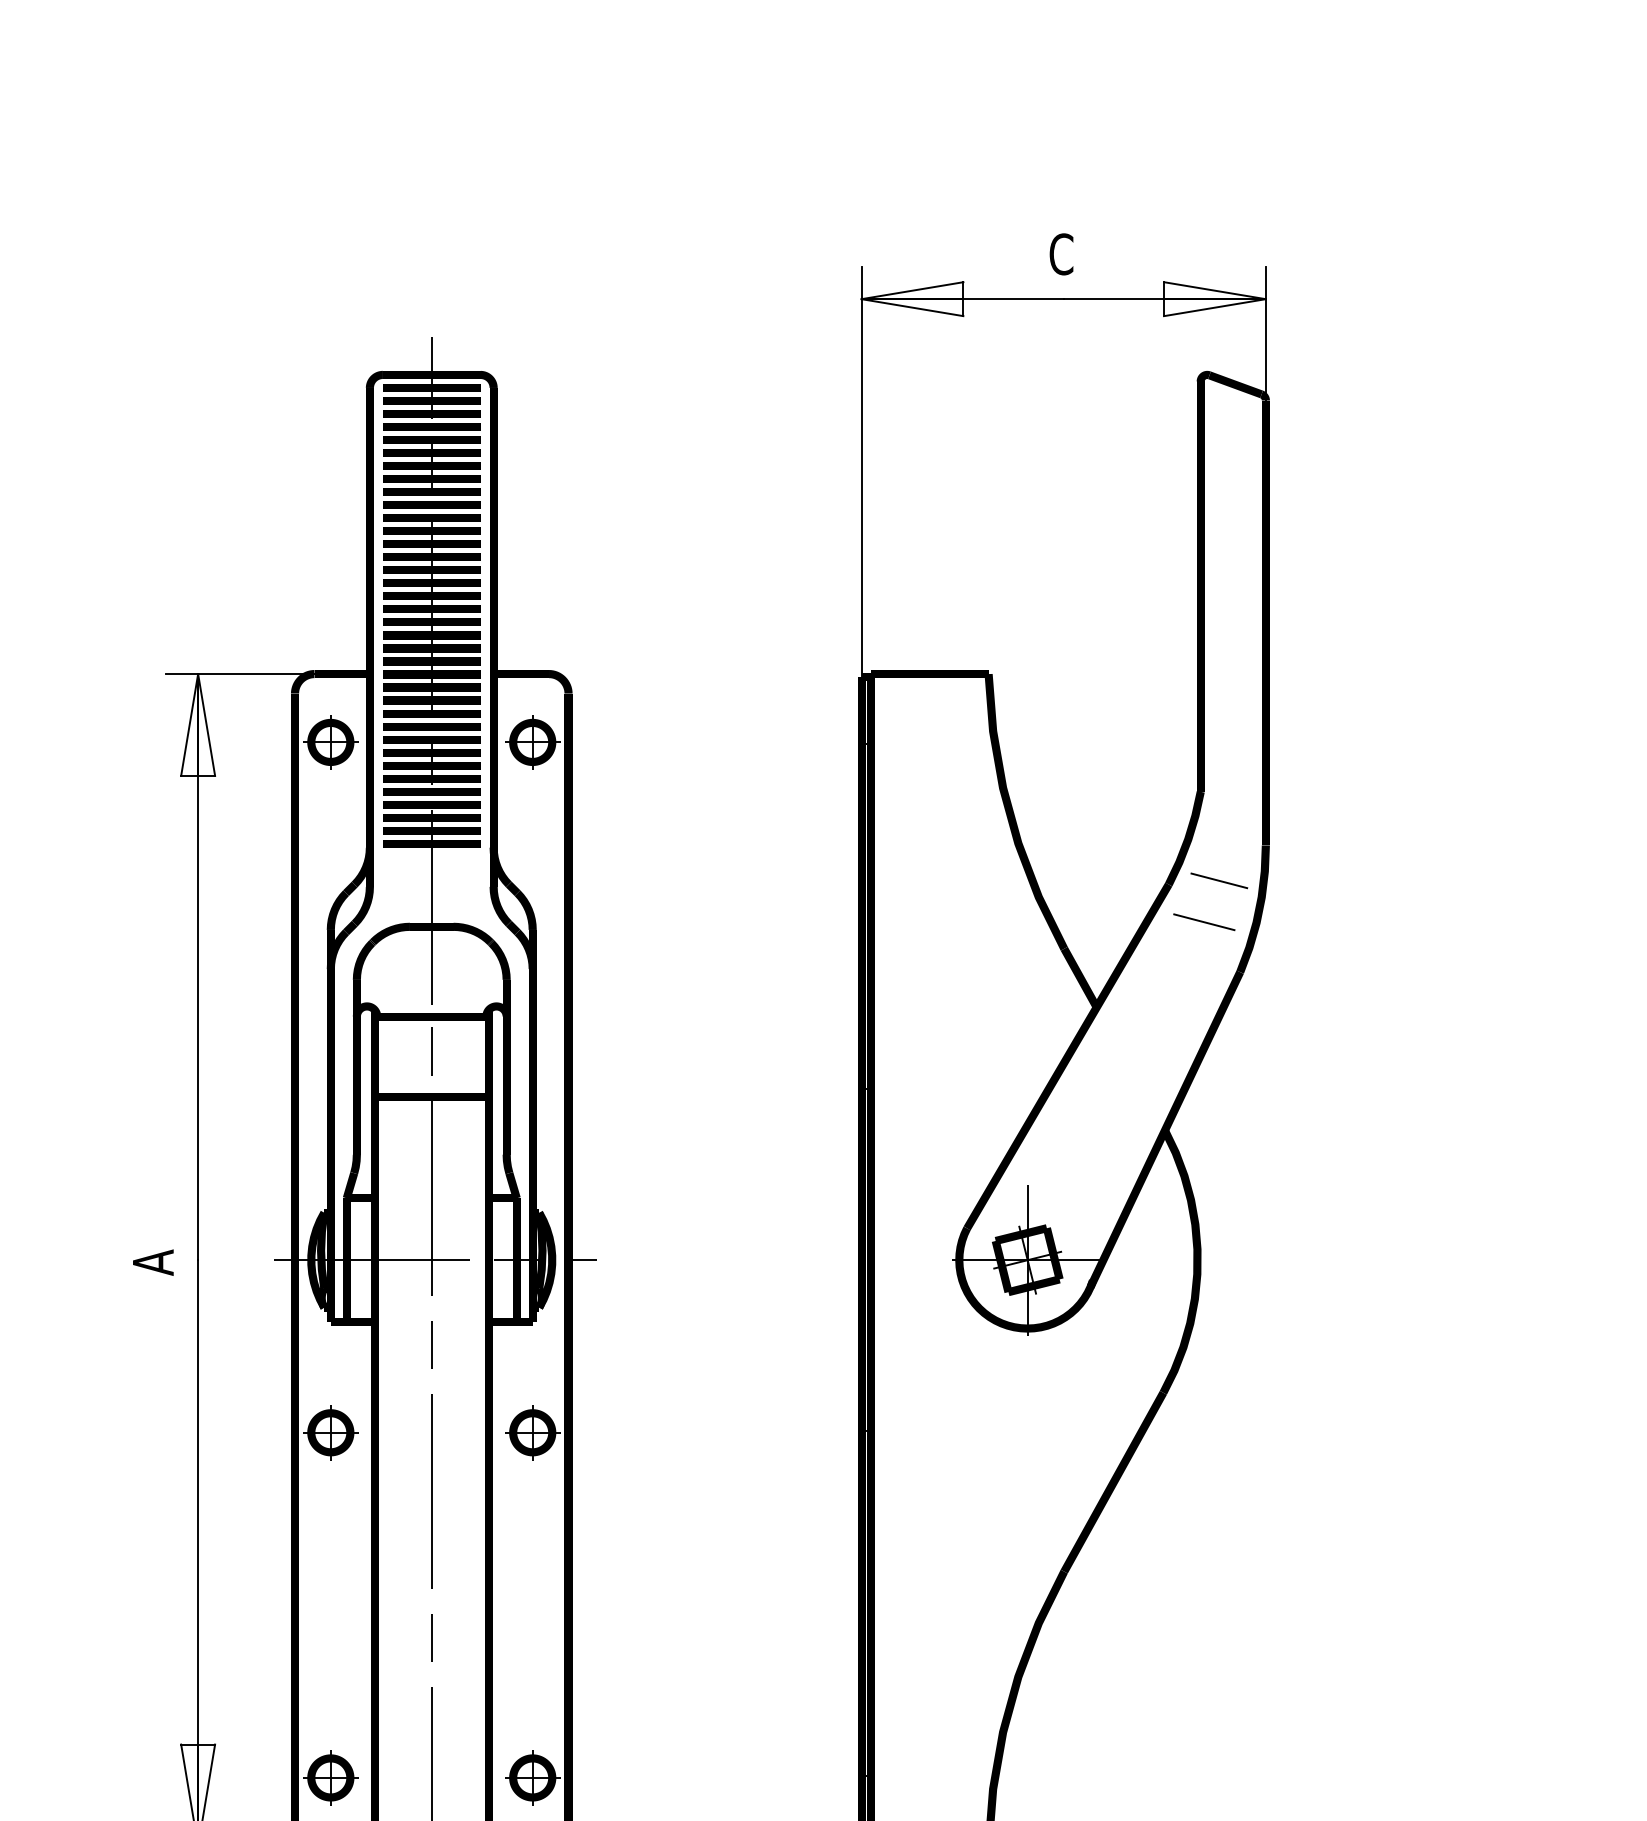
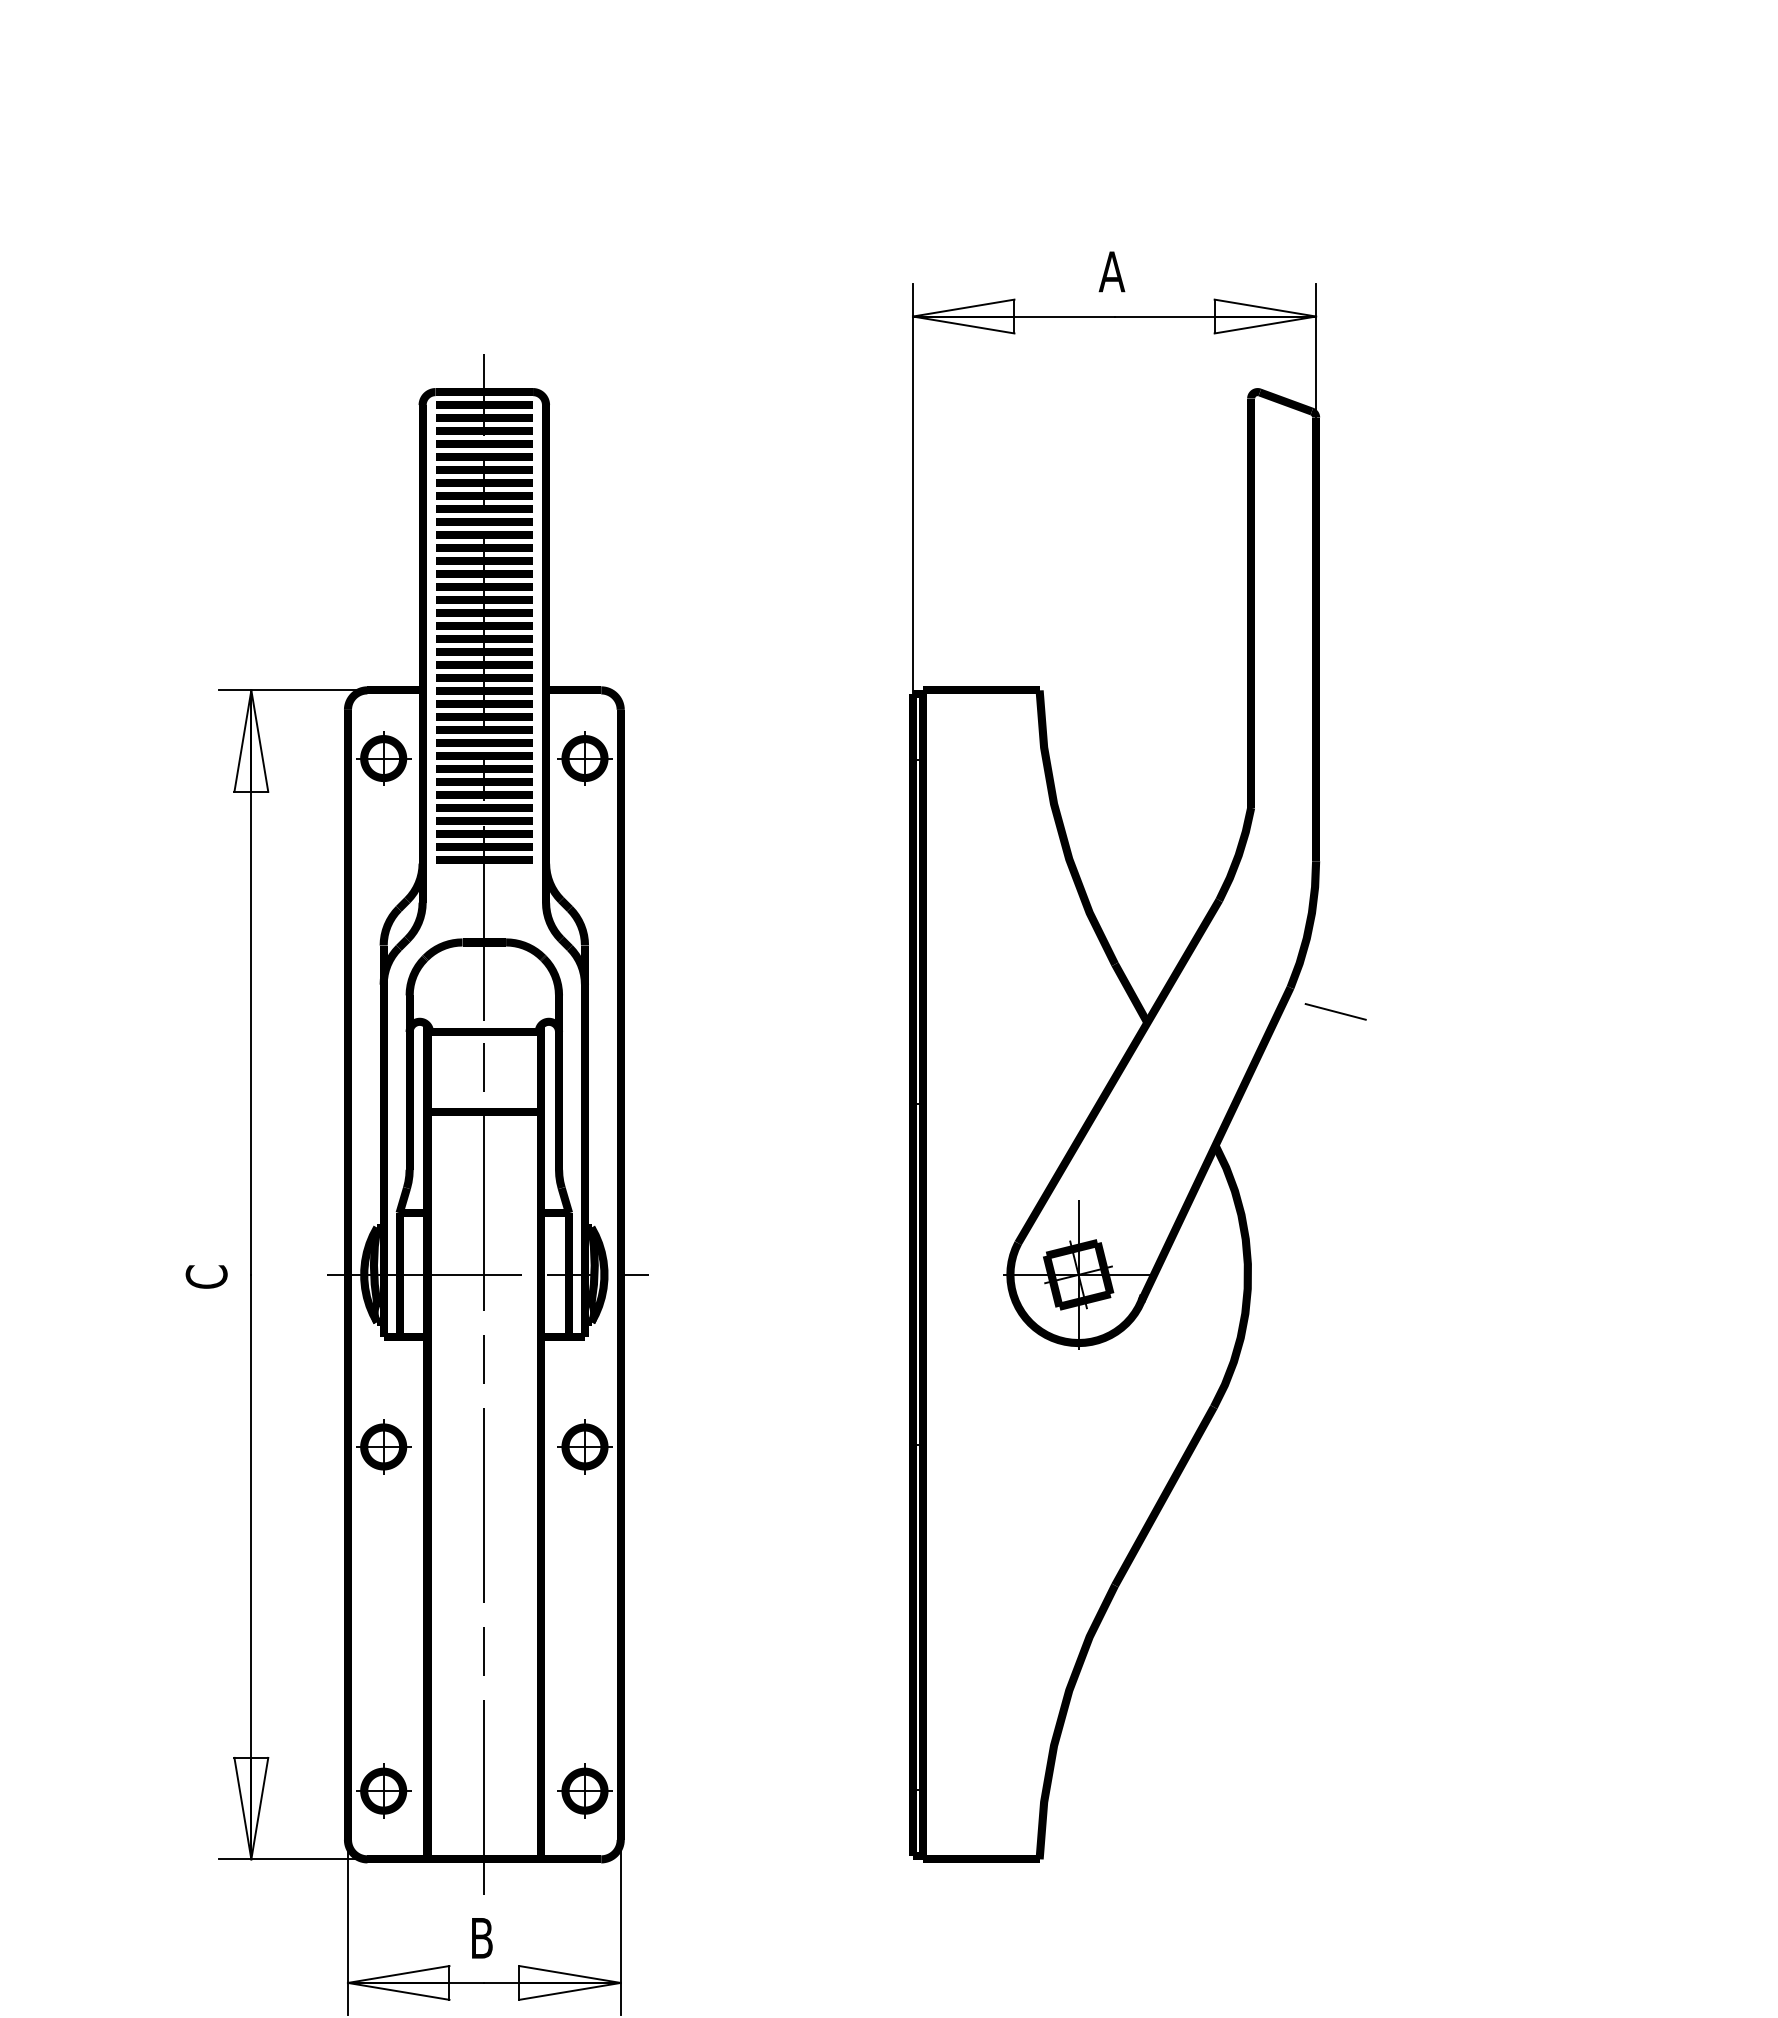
text: (1060, 254) -> (1111, 271), C -> A
line: (1219, 880) -> (1269, 896), removed
line: (1204, 921) -> (1335, 1011), moved
text: (153, 1262) -> (206, 1277), A -> C

